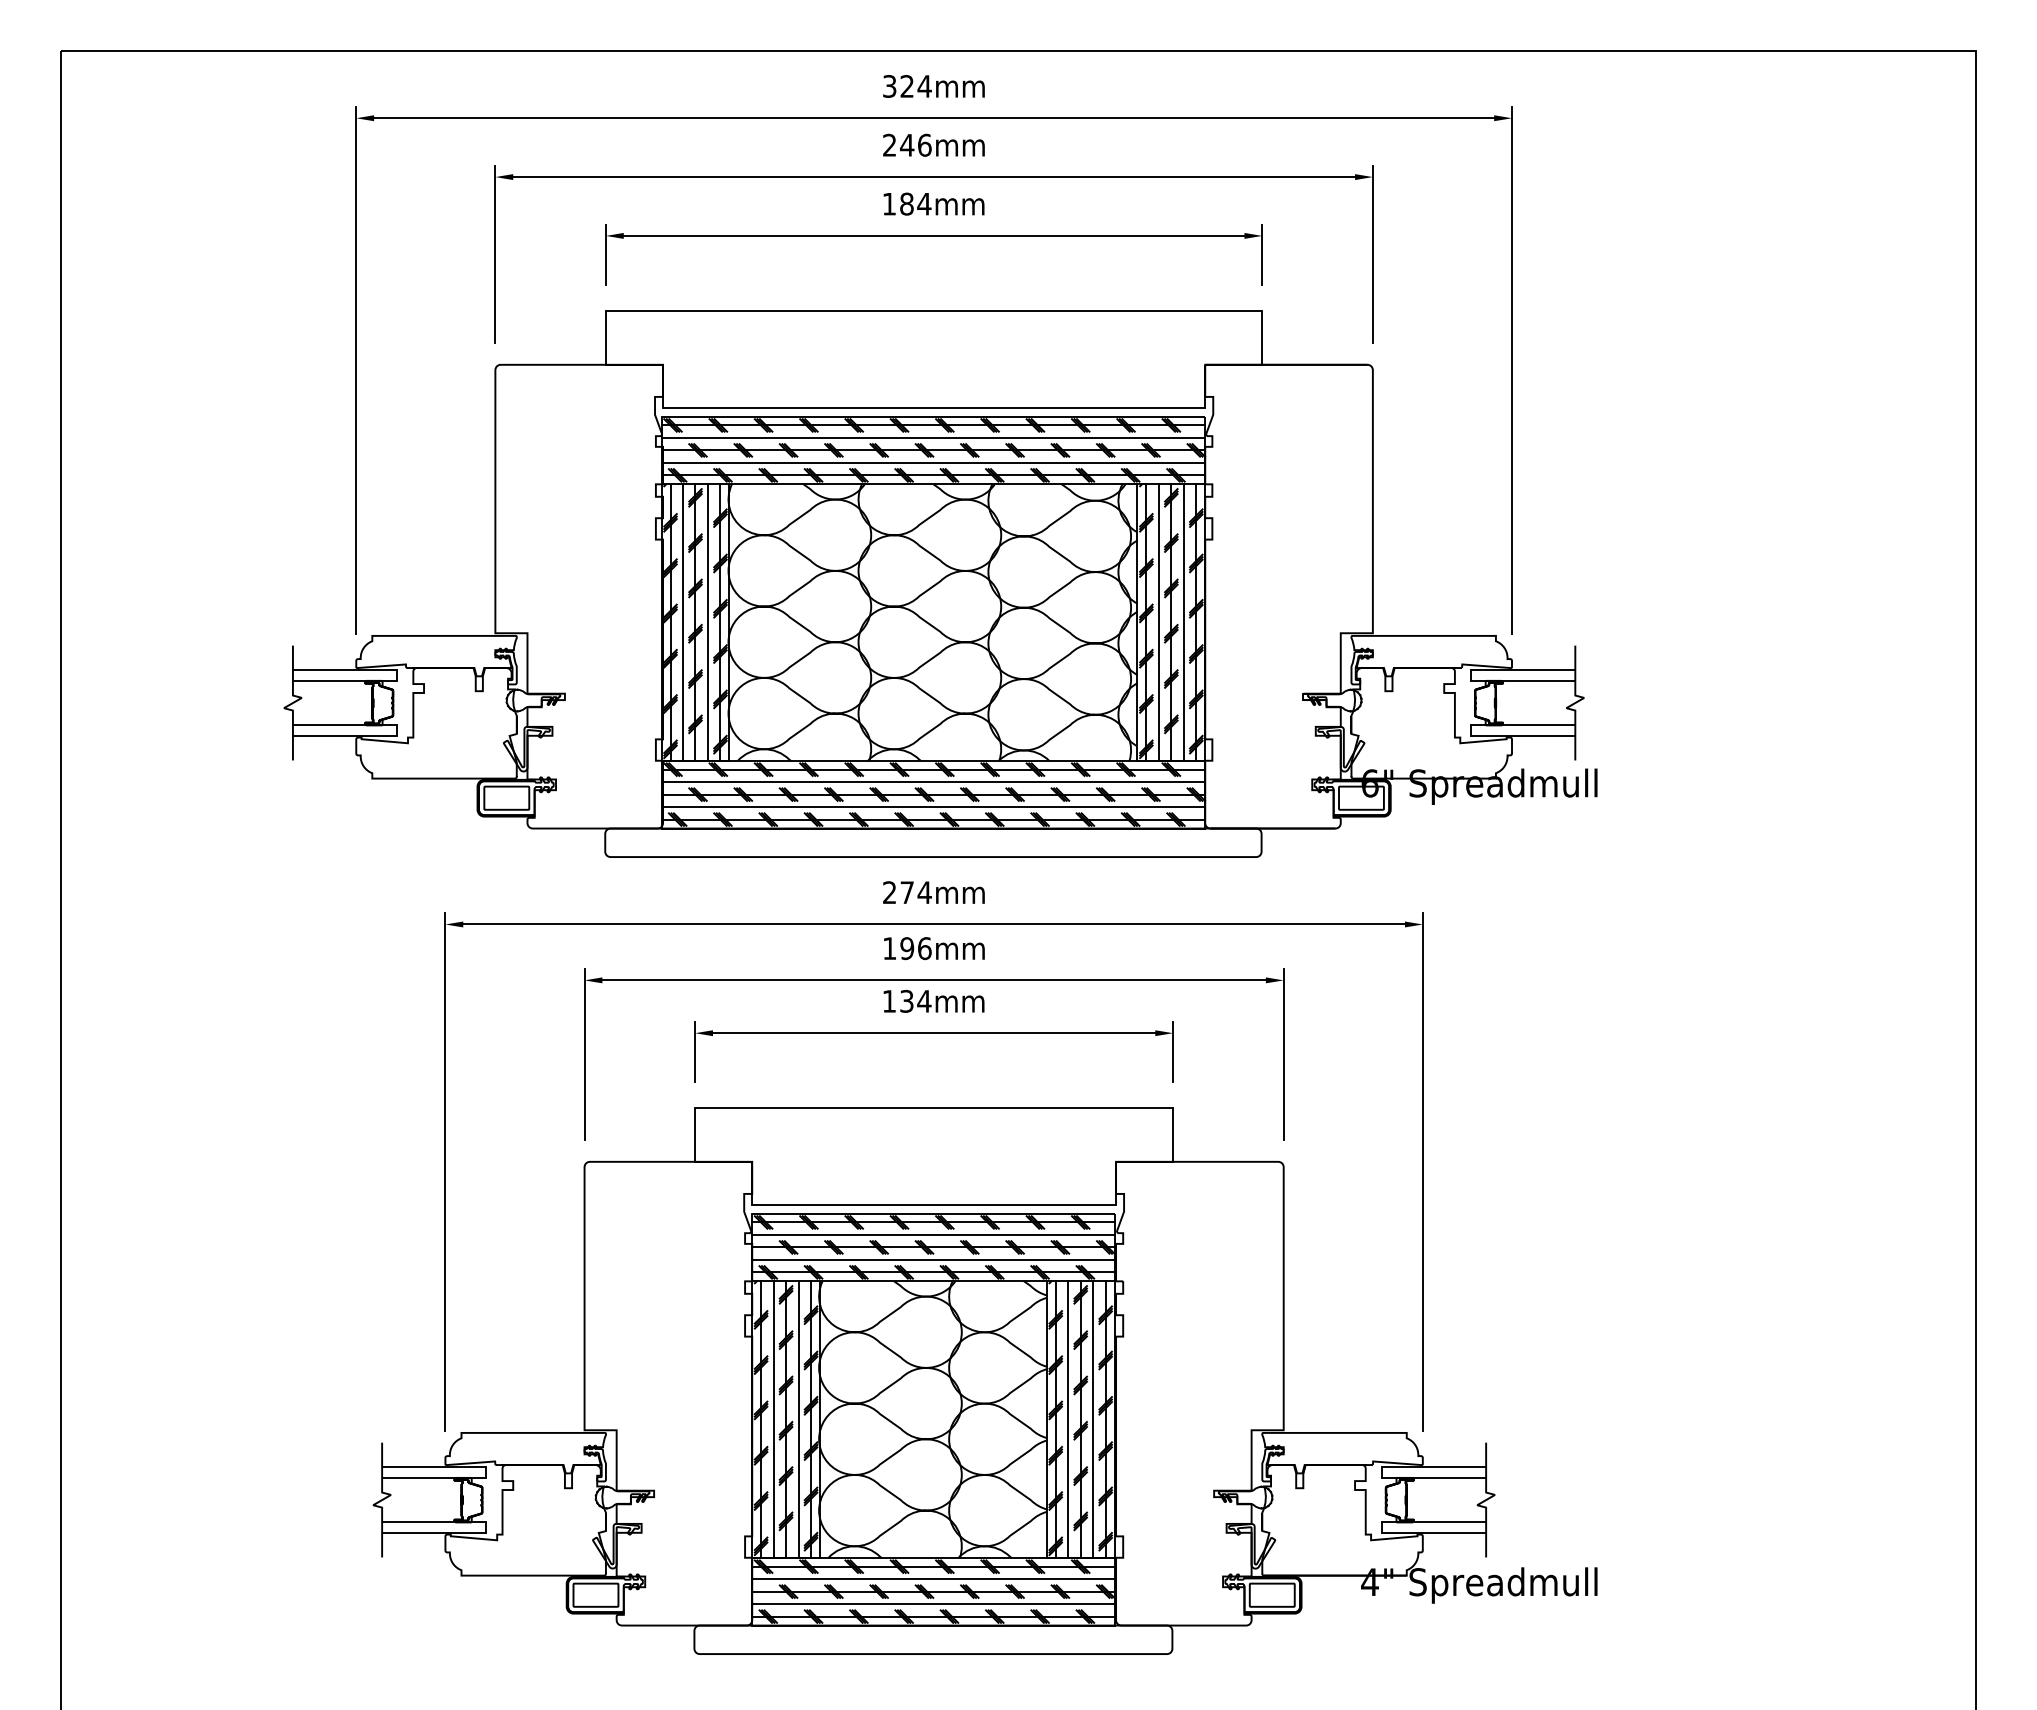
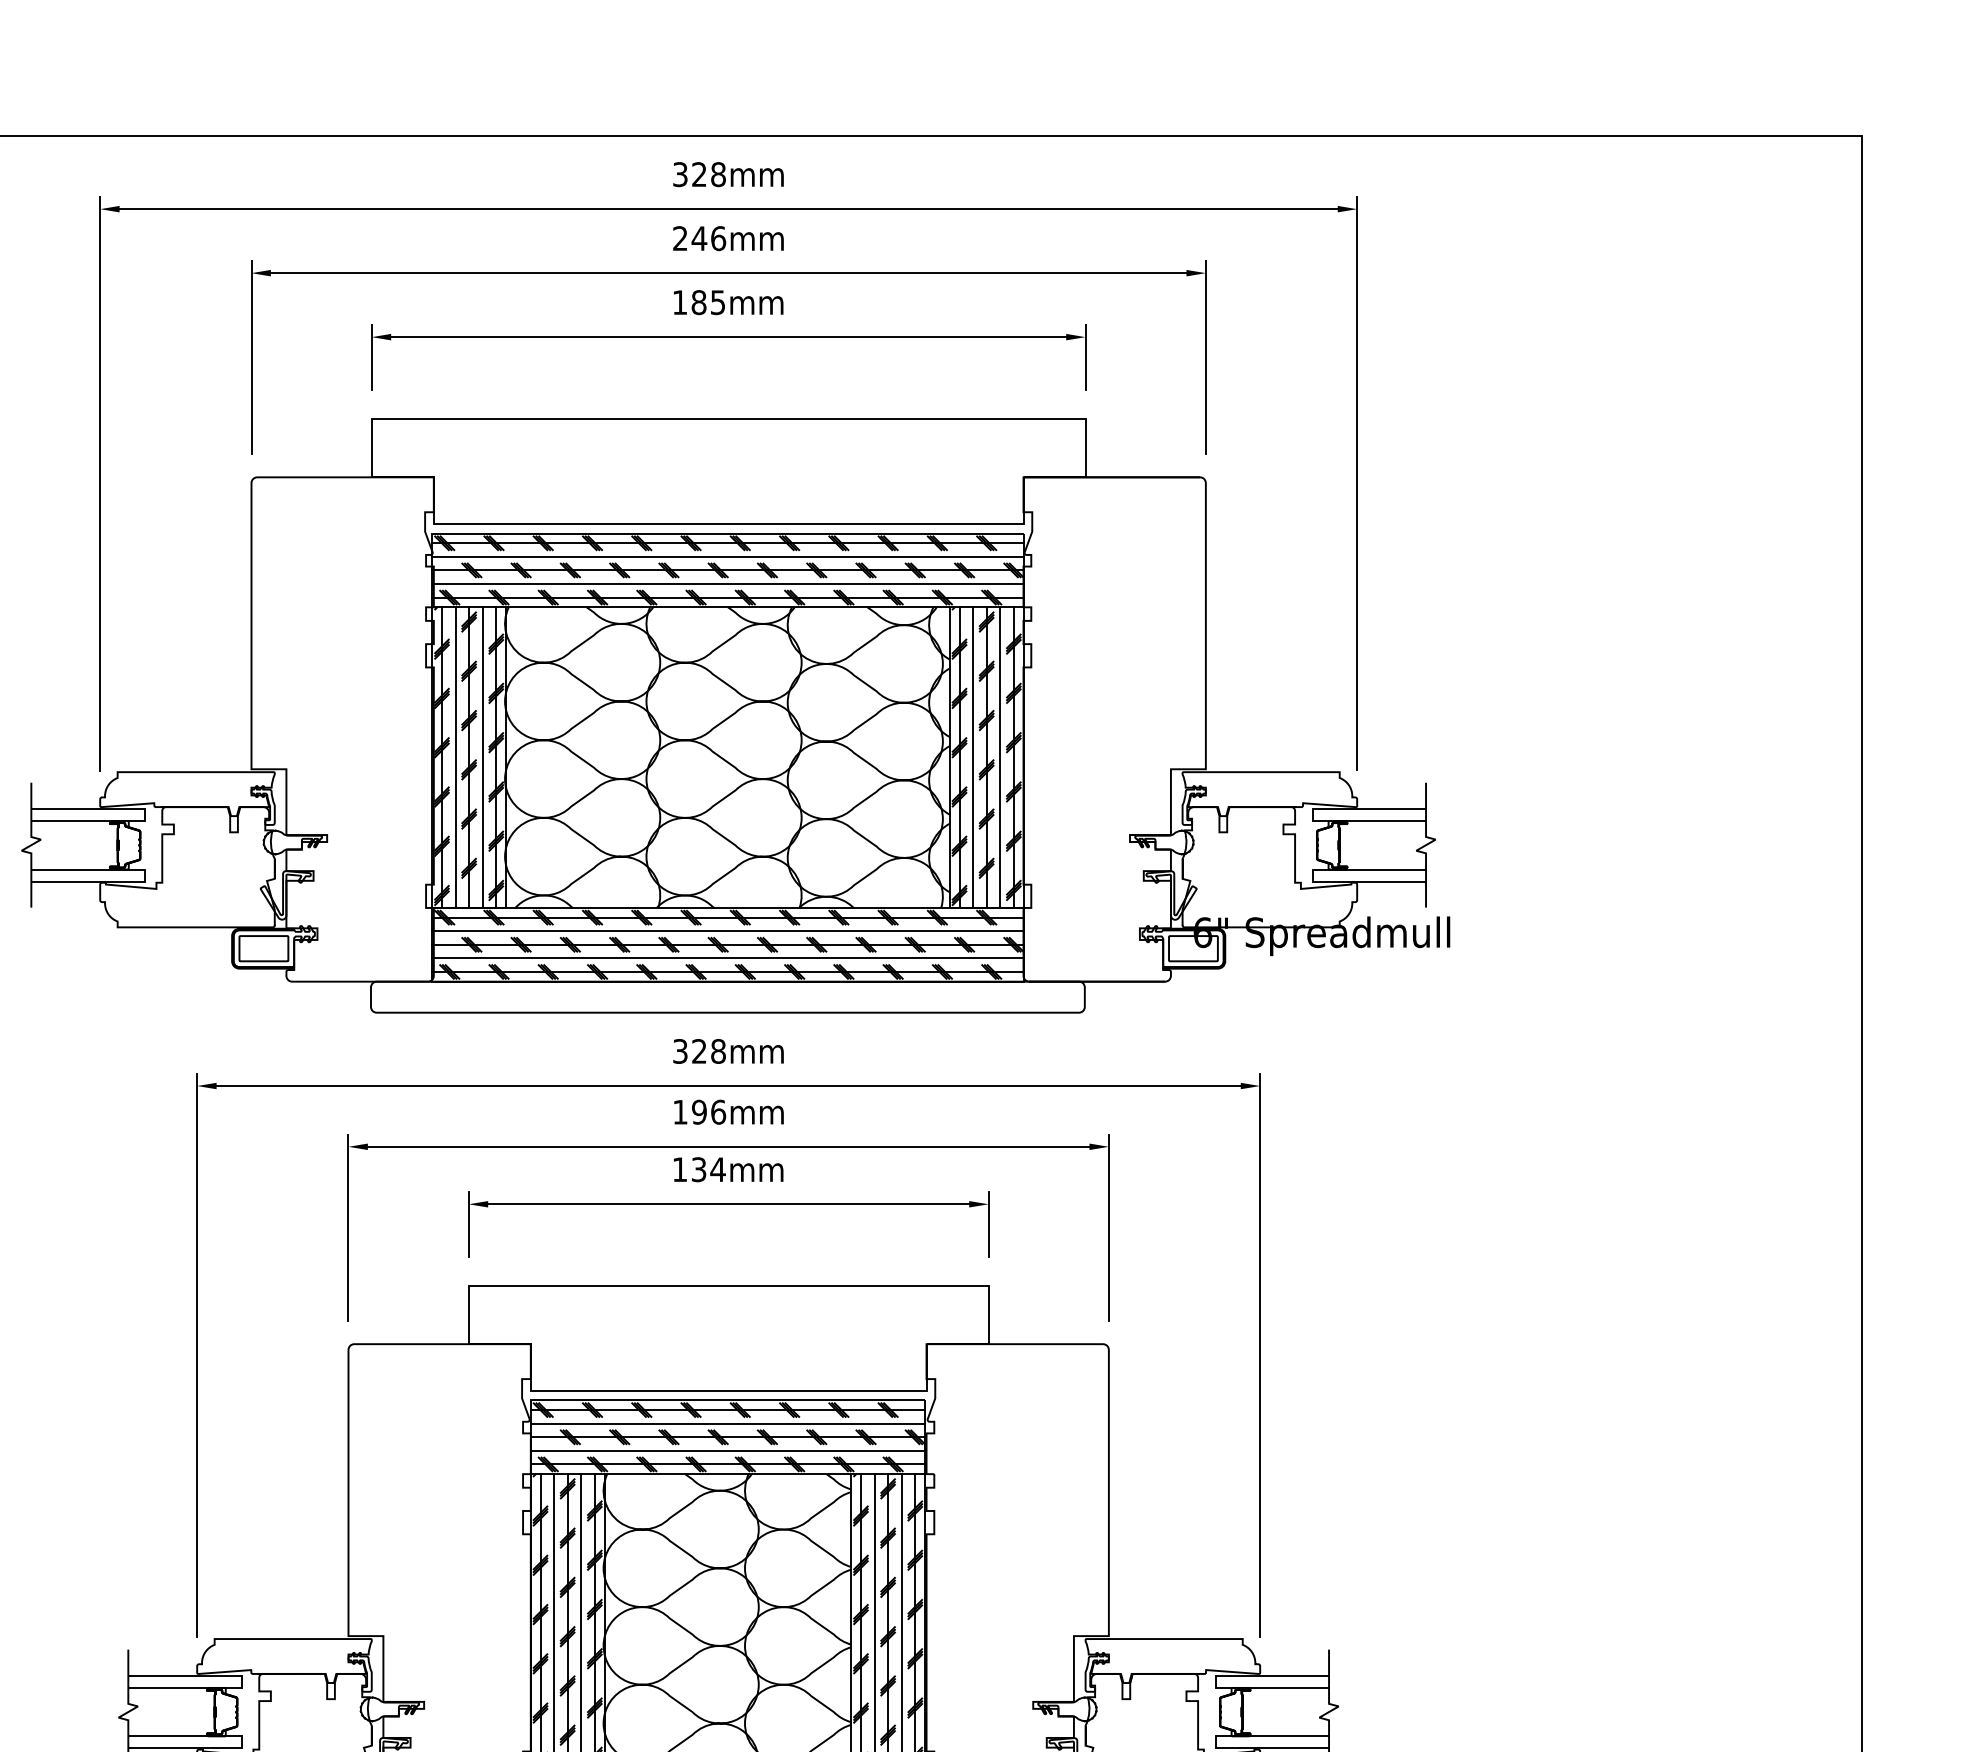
text: (924, 86) -> (718, 174), 324mm -> 328mm
text: (924, 204) -> (718, 302), 184mm -> 185mm
text: (907, 892) -> (699, 1051), 274mm -> 328mm

